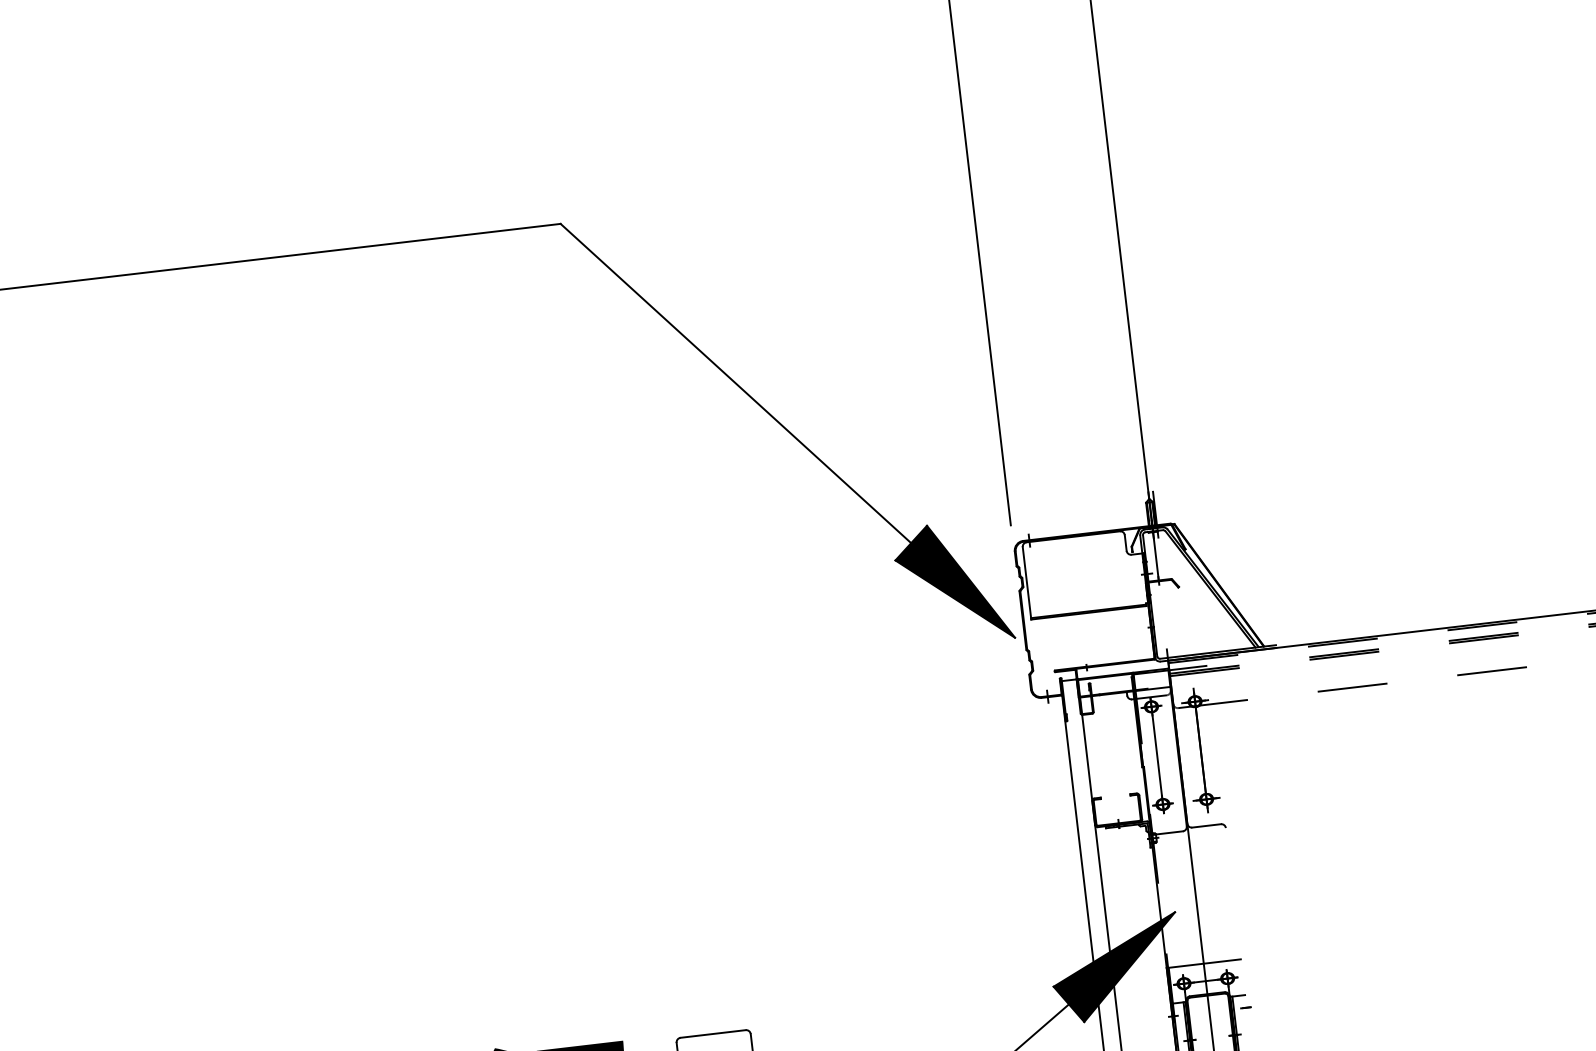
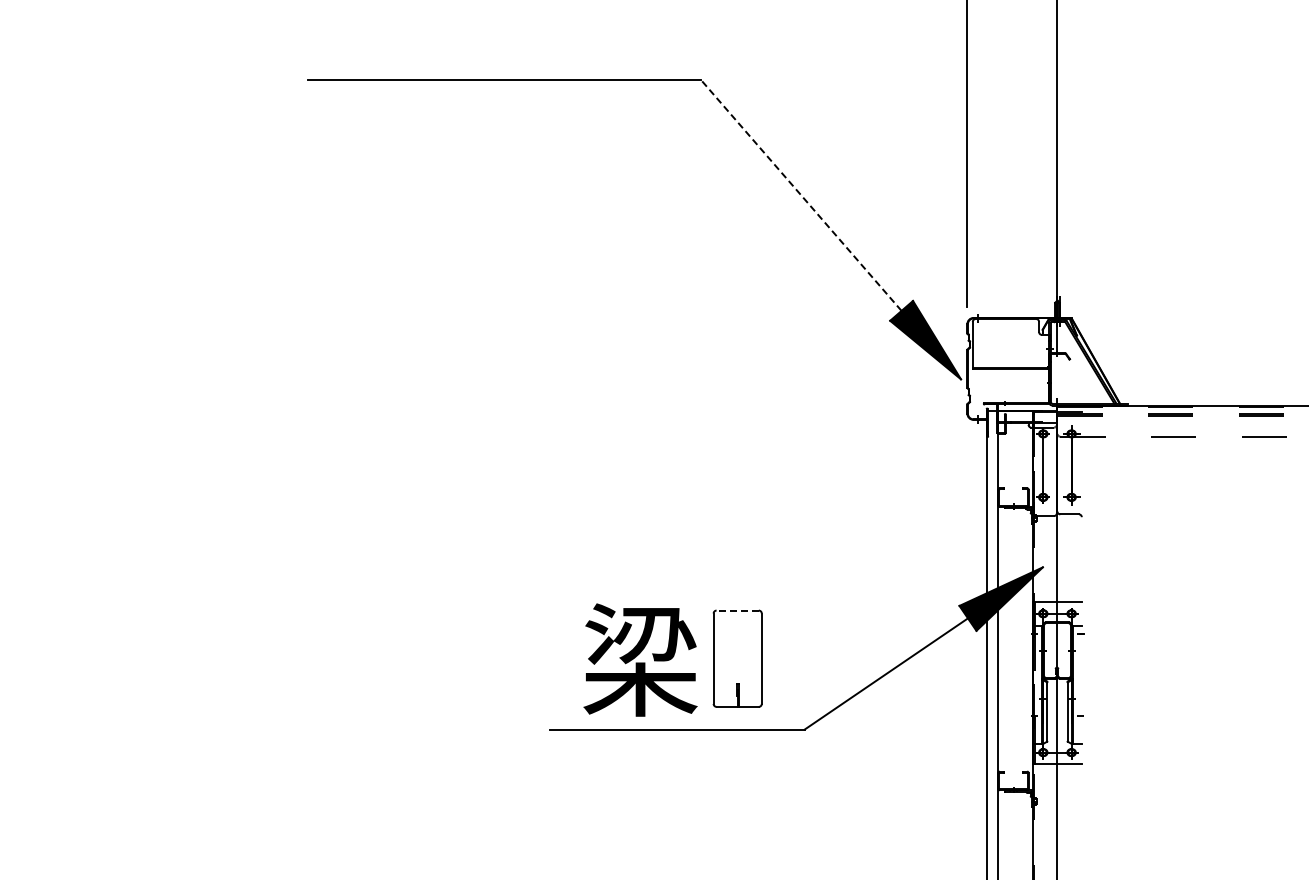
line: (736, 383) -> (801, 195), solid -> dashed
line: (712, 1033) -> (737, 610), solid -> dashed

